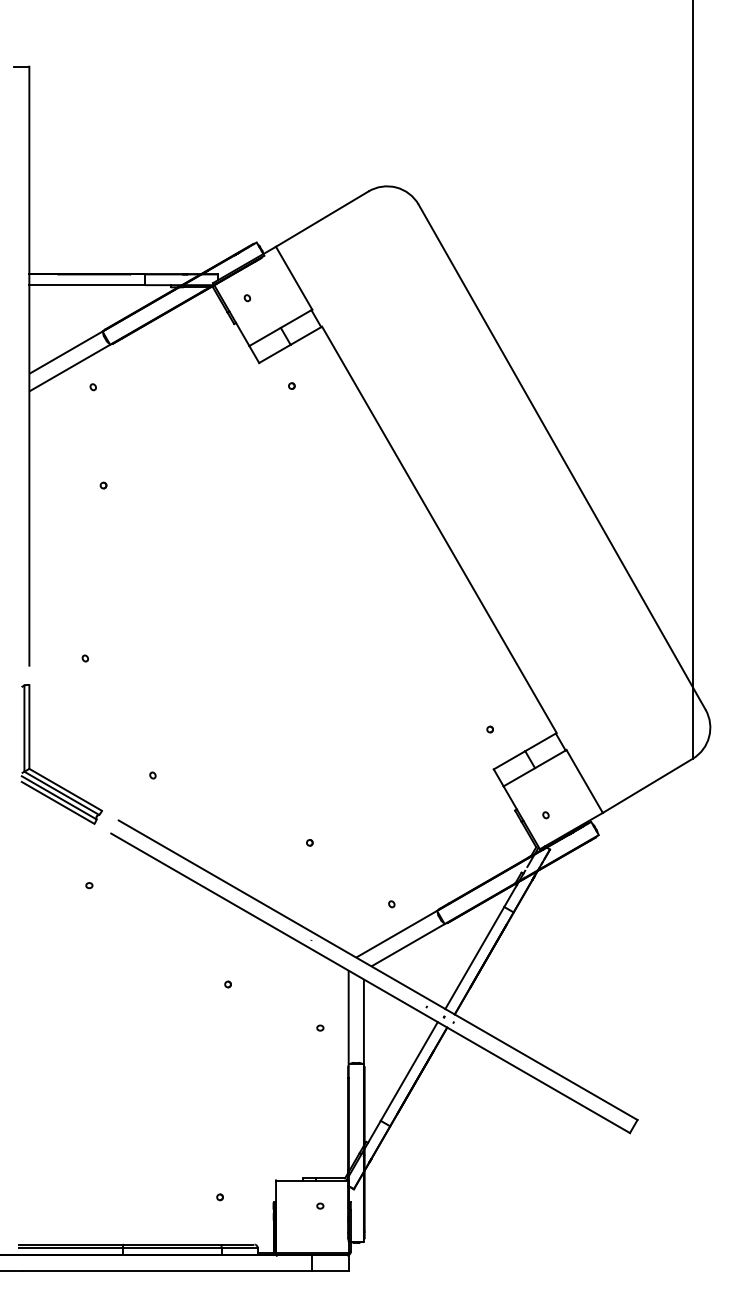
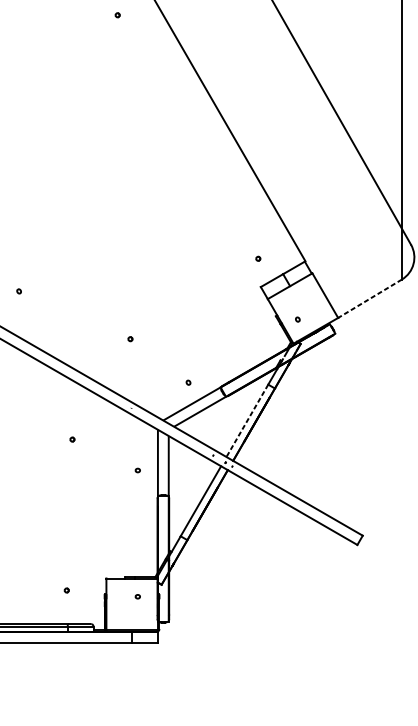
line: (647, 786) -> (369, 299), solid -> dashed
line: (474, 958) -> (247, 421), solid -> dashed

